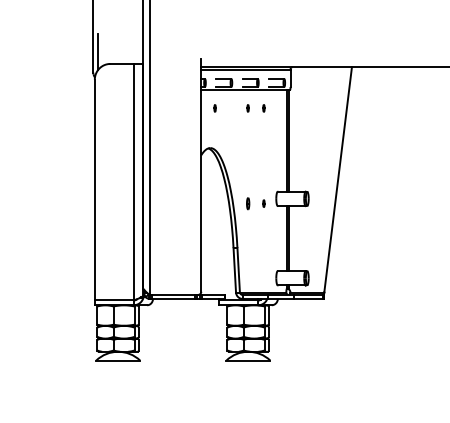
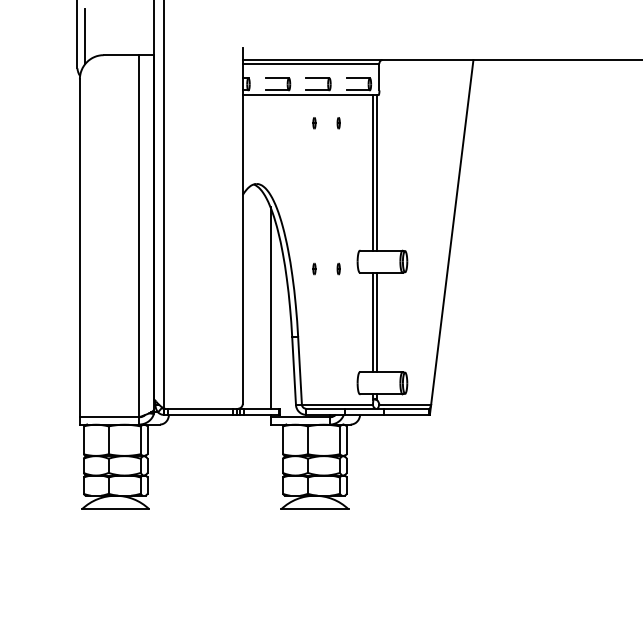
part: (214, 108) -> (263, 123), removed
part: (247, 203) -> (313, 268), size x0.62
line: (219, 228) -> (270, 307), added

